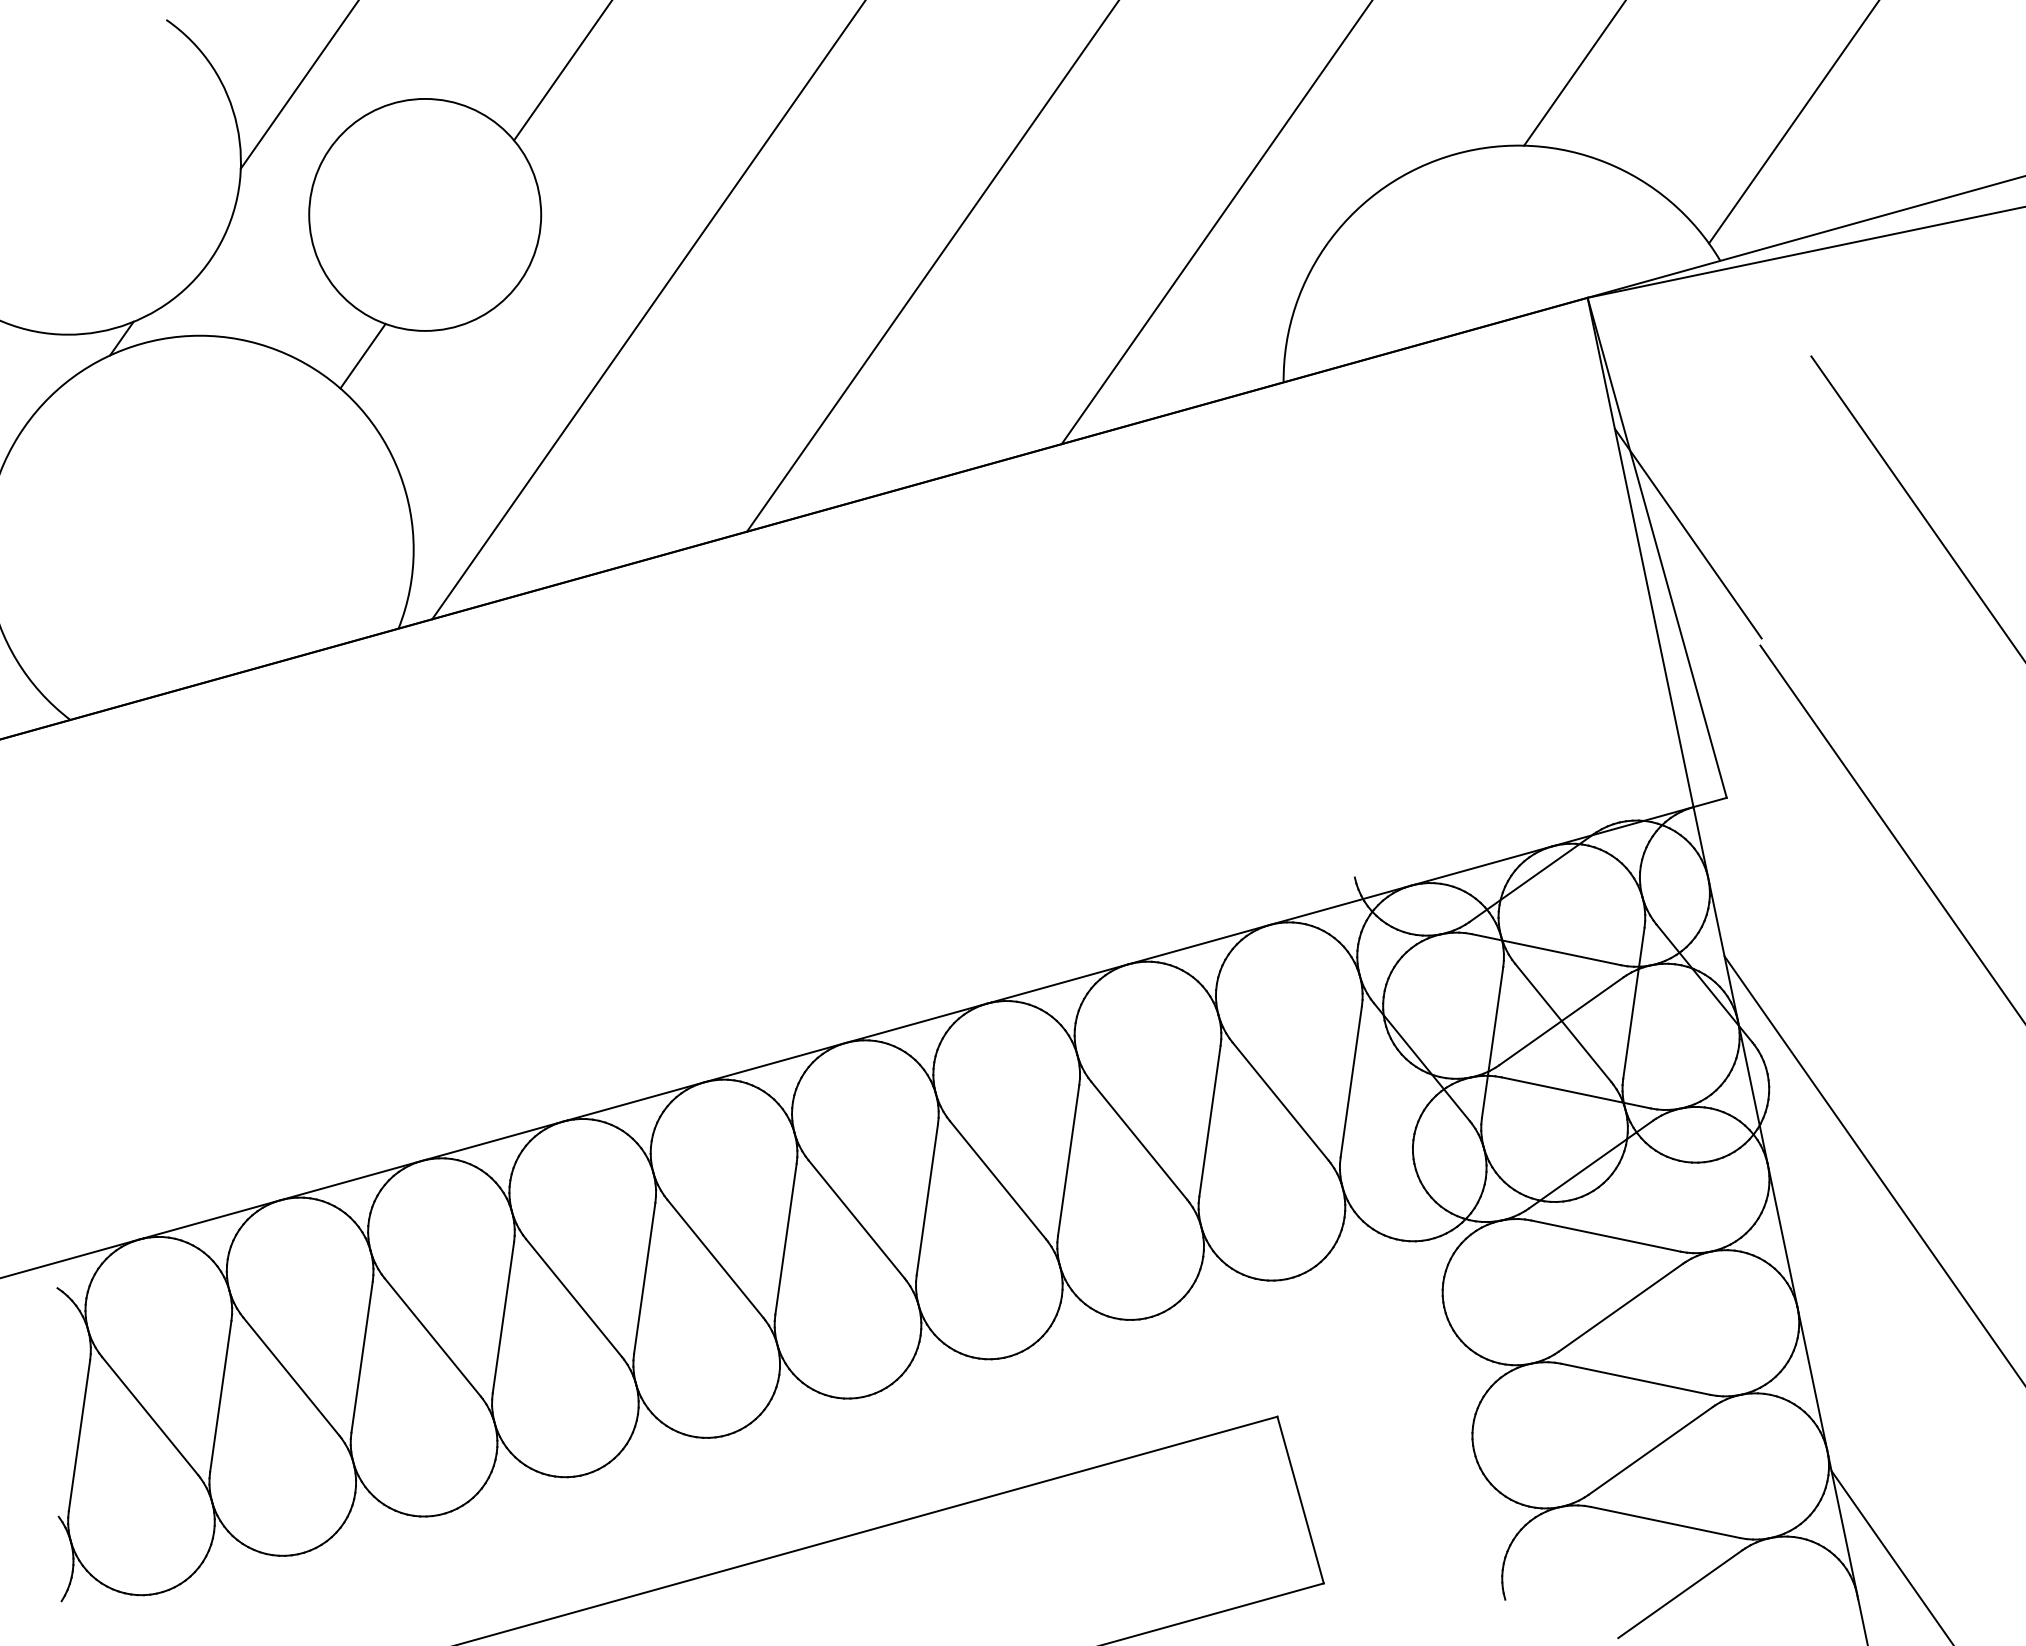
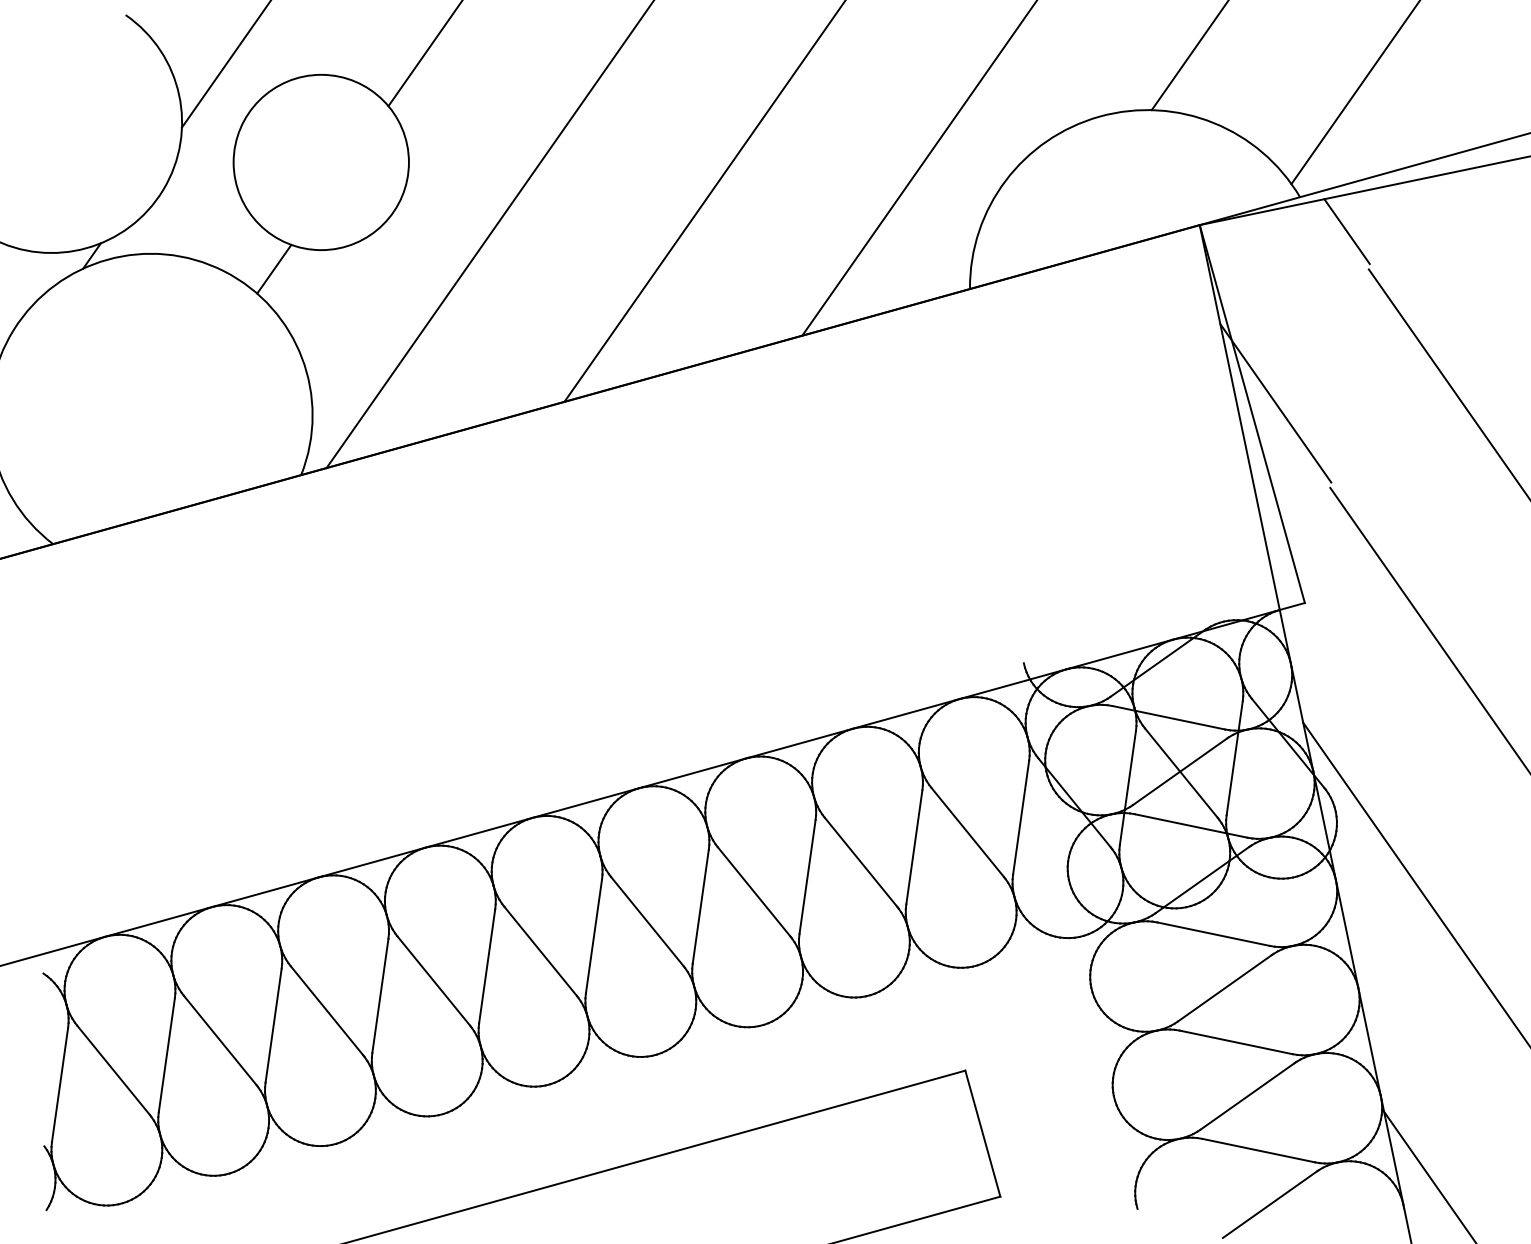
line: (1782, 306) -> (1347, 231), added

